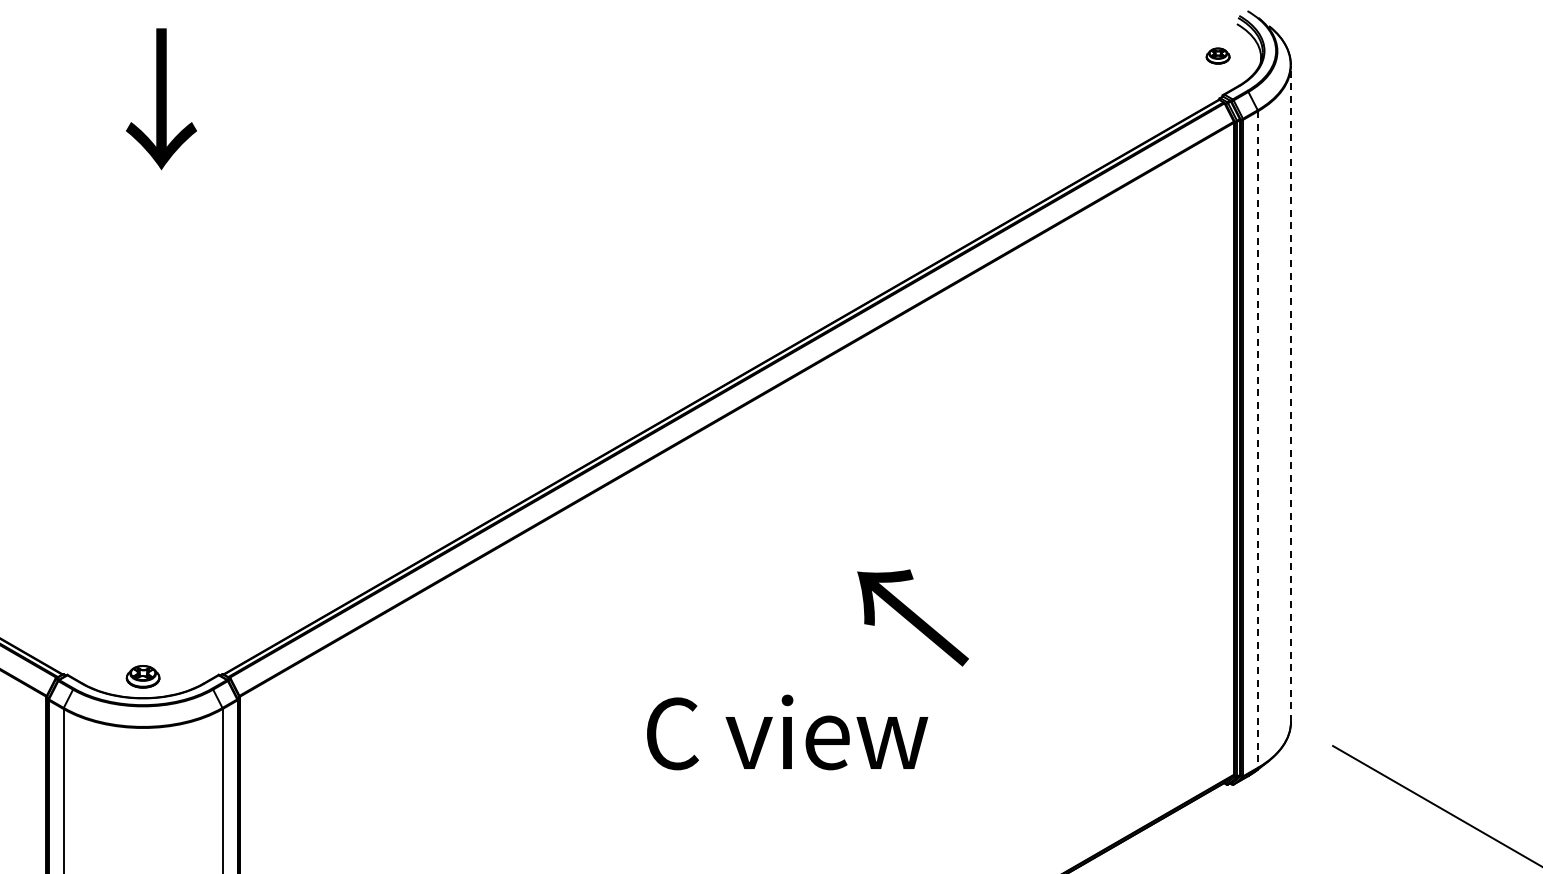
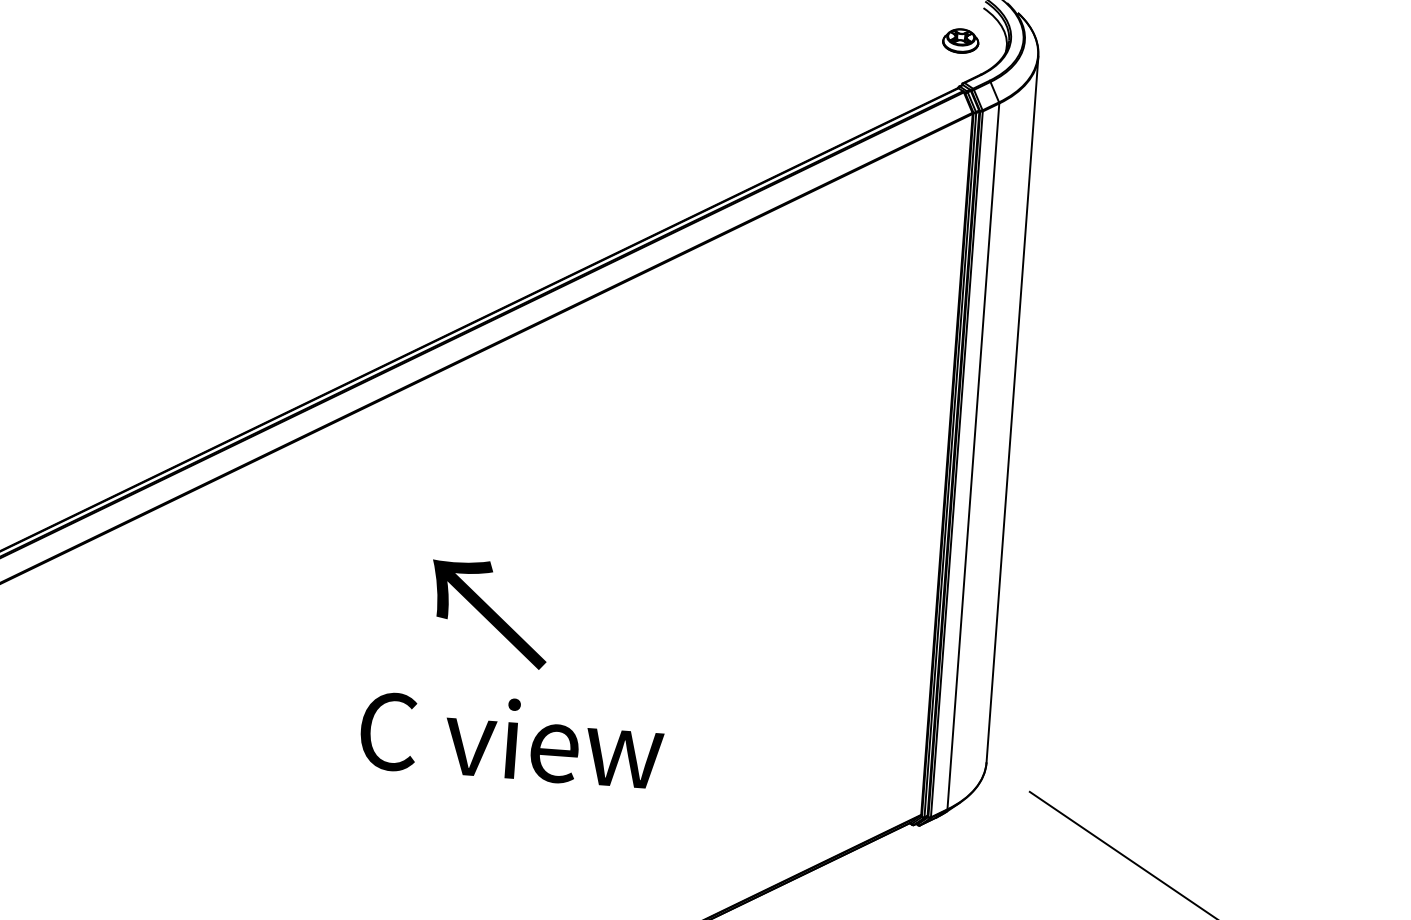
part: (1217, 55) -> (960, 40), size x1.43
line: (1290, 393) -> (1011, 409), dashed -> solid
line: (1258, 440) -> (973, 457), dashed -> solid
text: (912, 617) -> (488, 613), moved
text: (787, 732) -> (512, 739), moved

